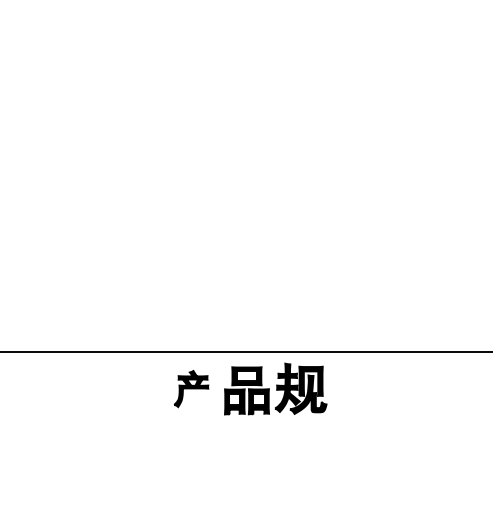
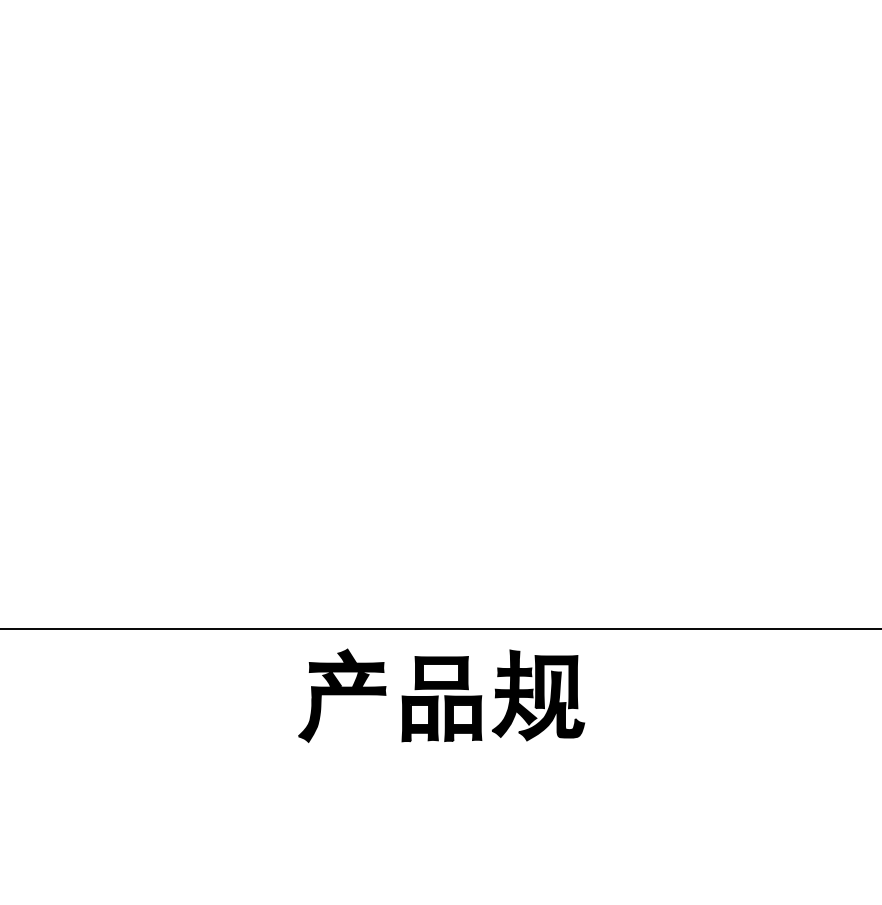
part: (191, 388) -> (342, 694), size x1.43

